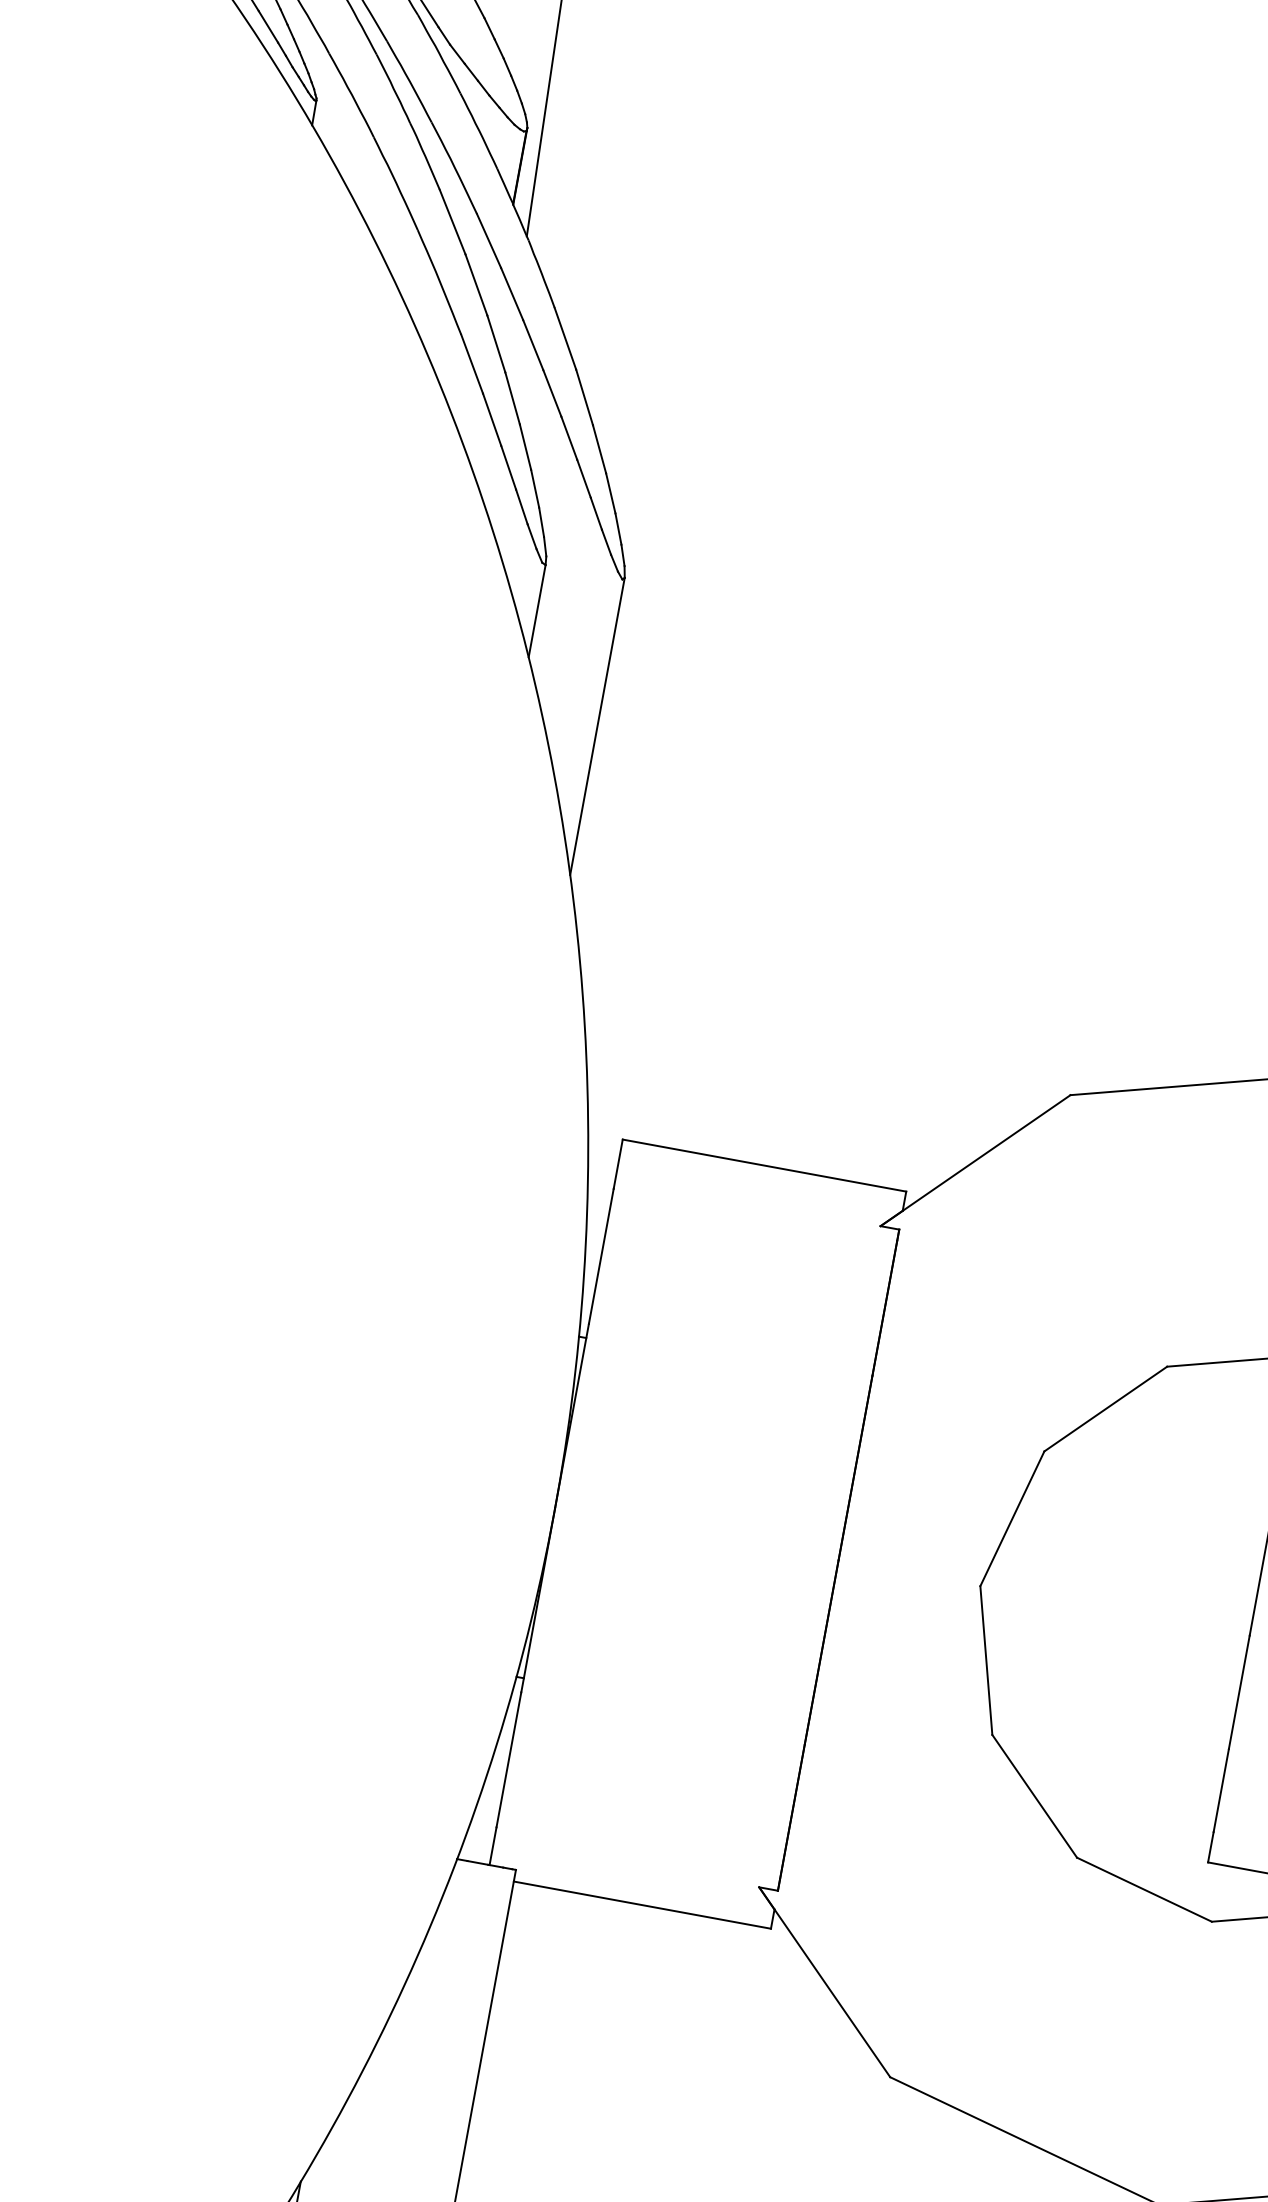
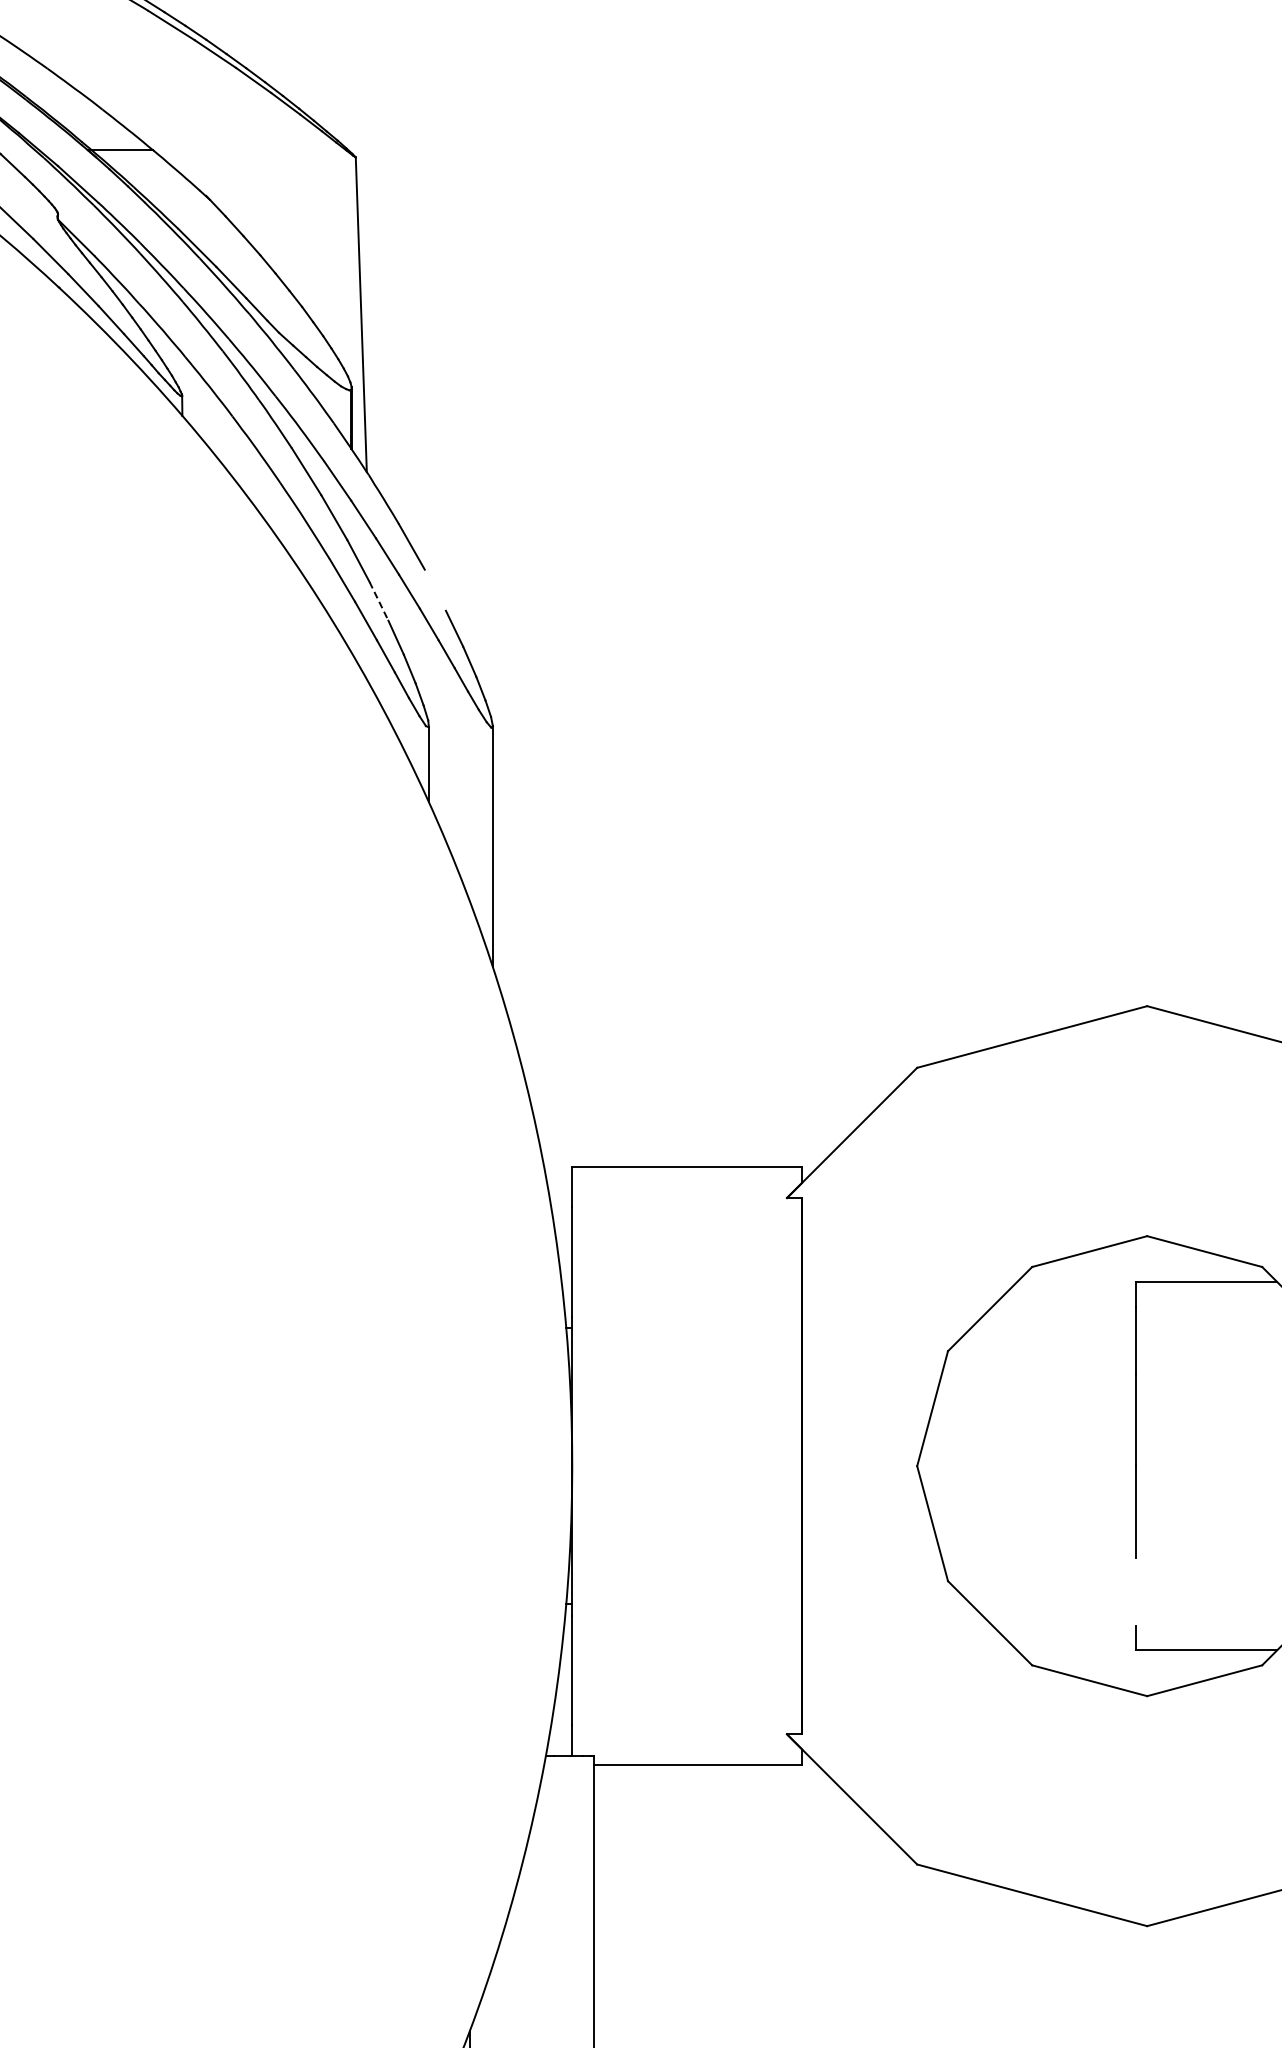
line: (583, 396) -> (434, 589), removed
line: (513, 398) -> (379, 601), solid -> dashed
line: (1221, 1790) -> (1135, 1591), removed

